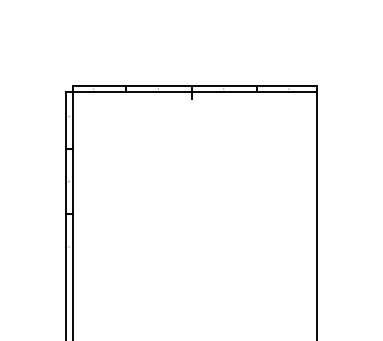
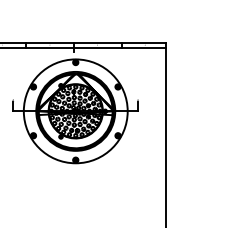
part: (193, 179) -> (75, 111), added

